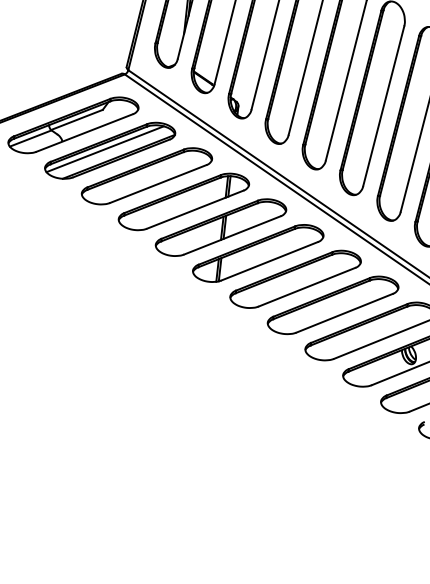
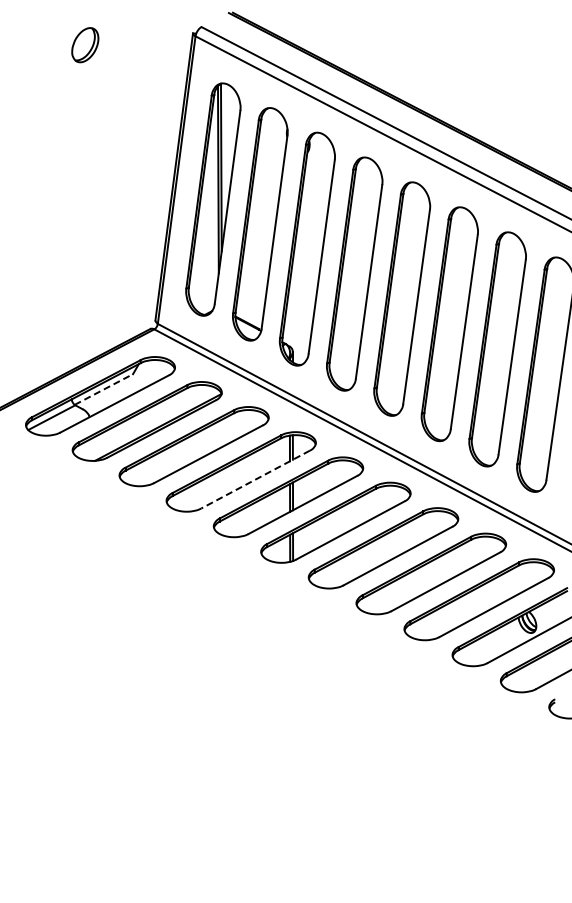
line: (76, 119) -> (103, 389), solid -> dashed
line: (105, 149) -> (141, 420), removed
line: (195, 209) -> (255, 479), solid -> dashed

